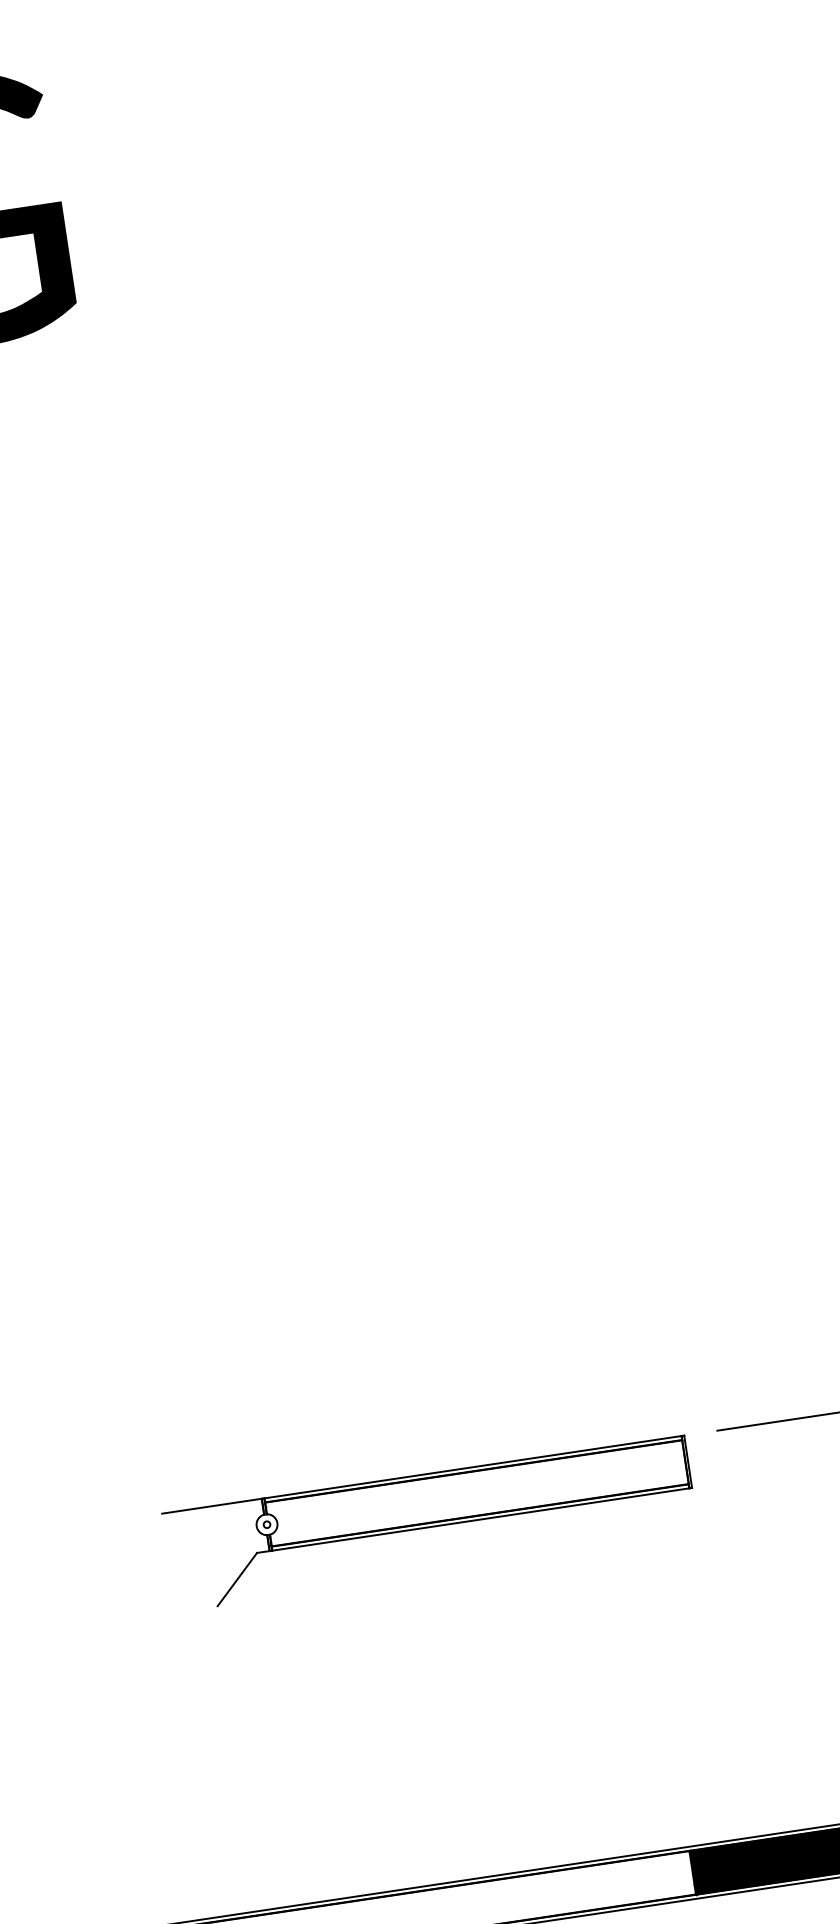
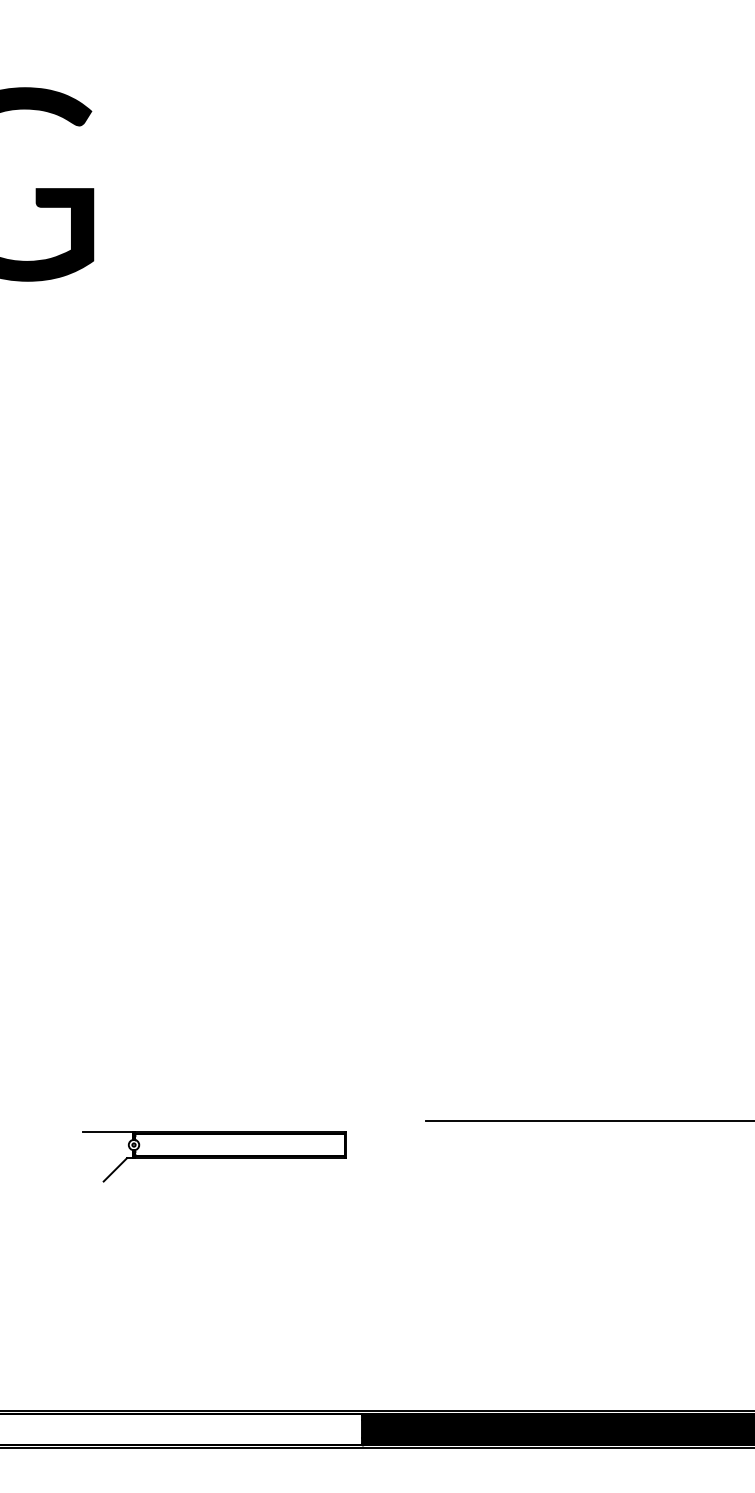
part: (430, 1523) -> (214, 1156), size x0.7

